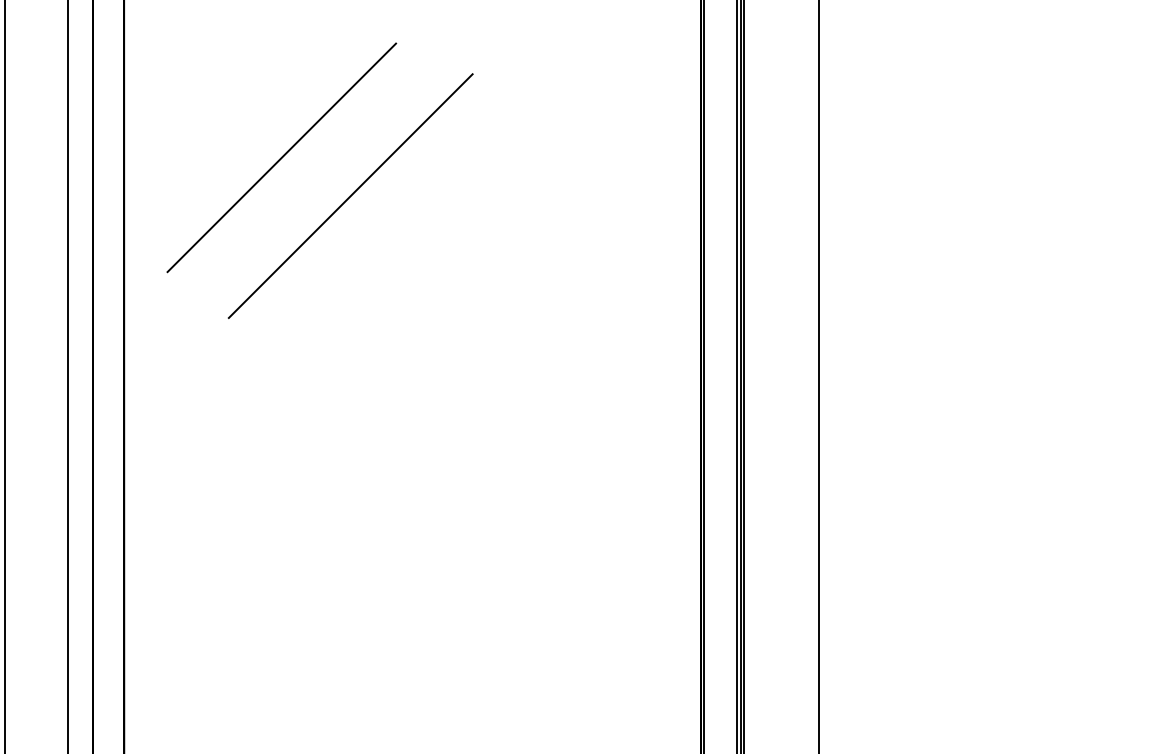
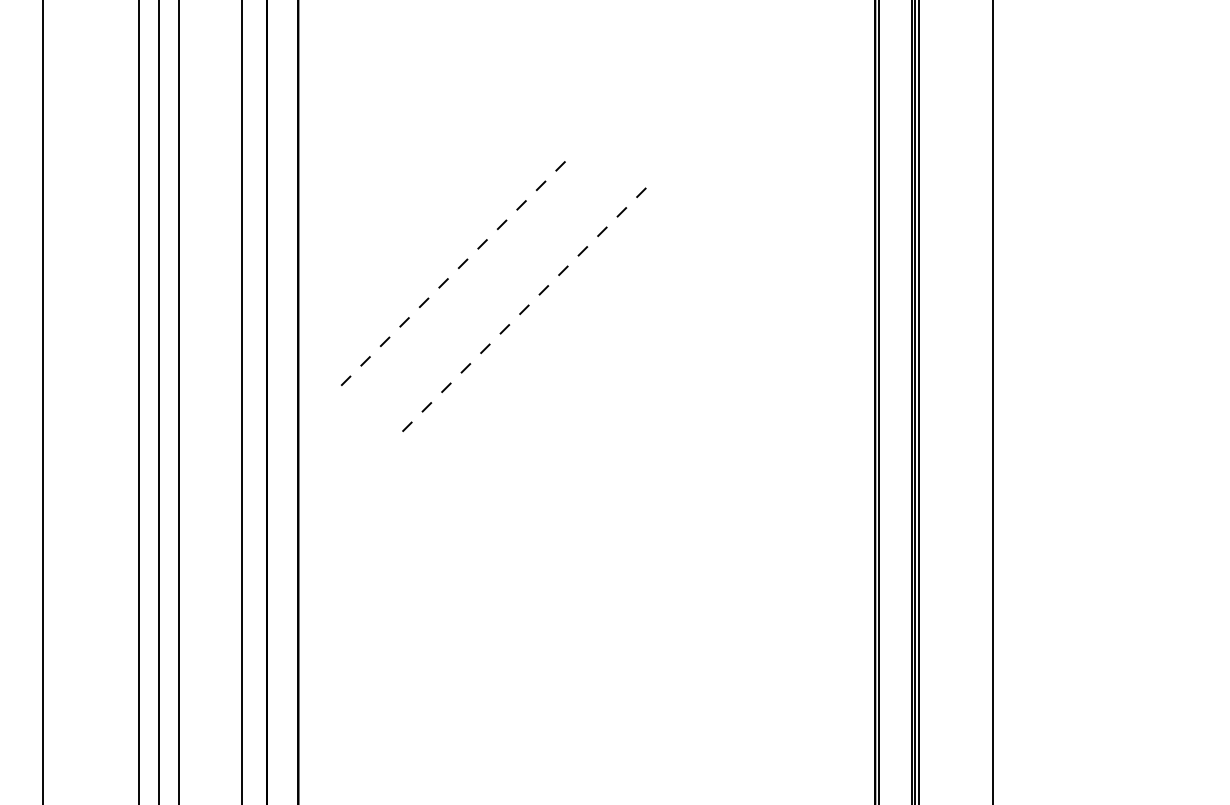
line: (282, 157) -> (456, 270), solid -> dashed
line: (351, 195) -> (525, 308), solid -> dashed

